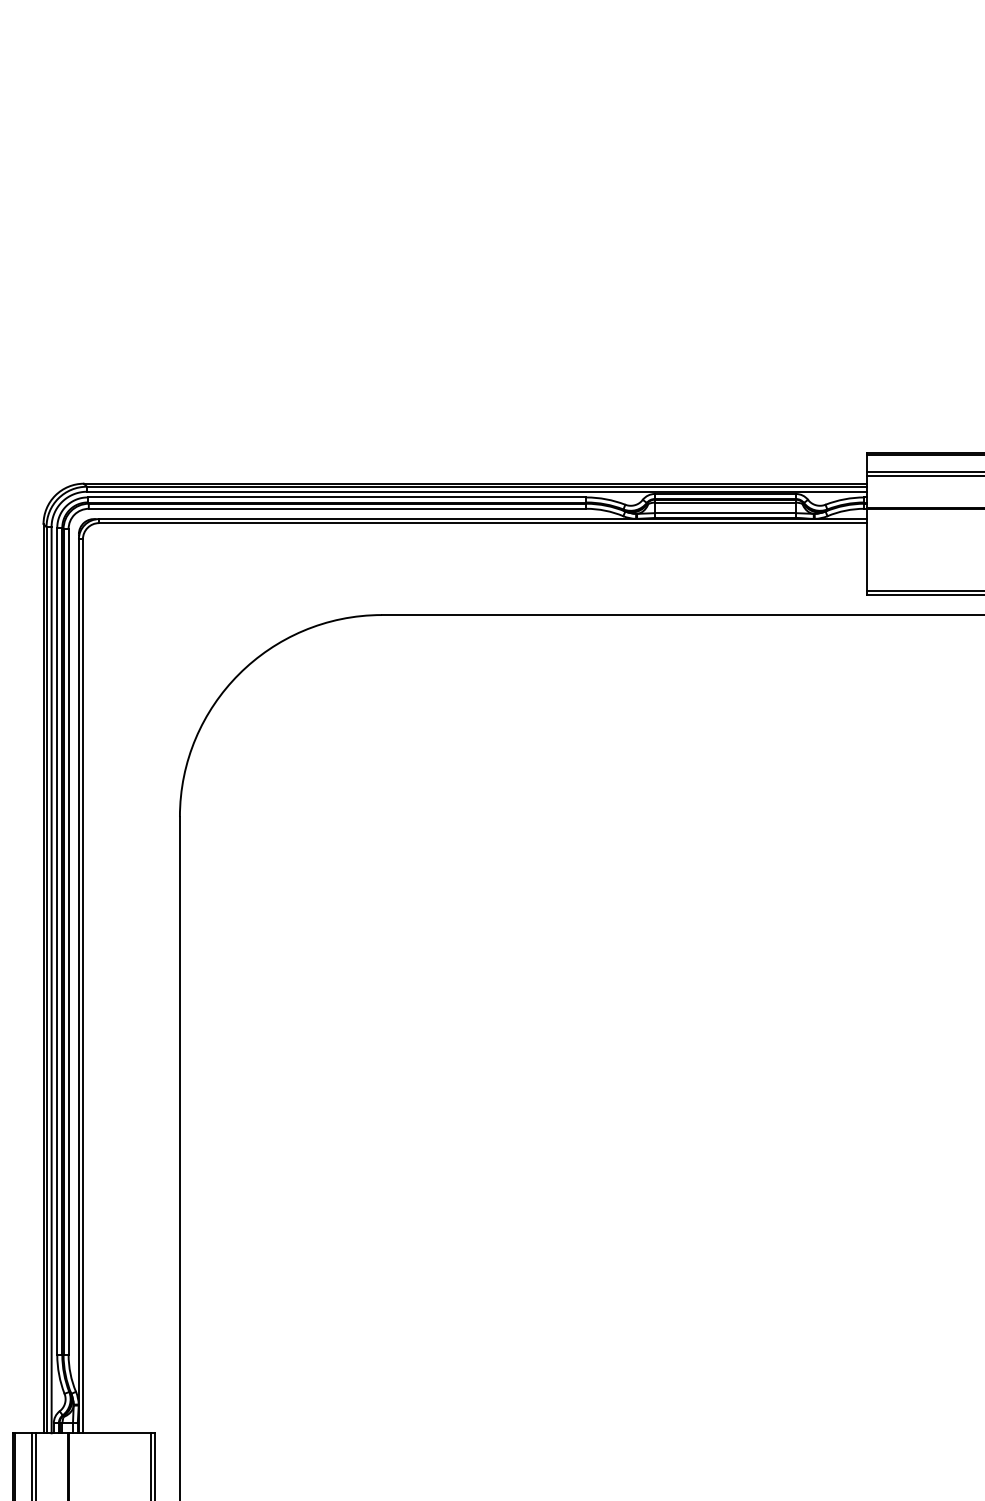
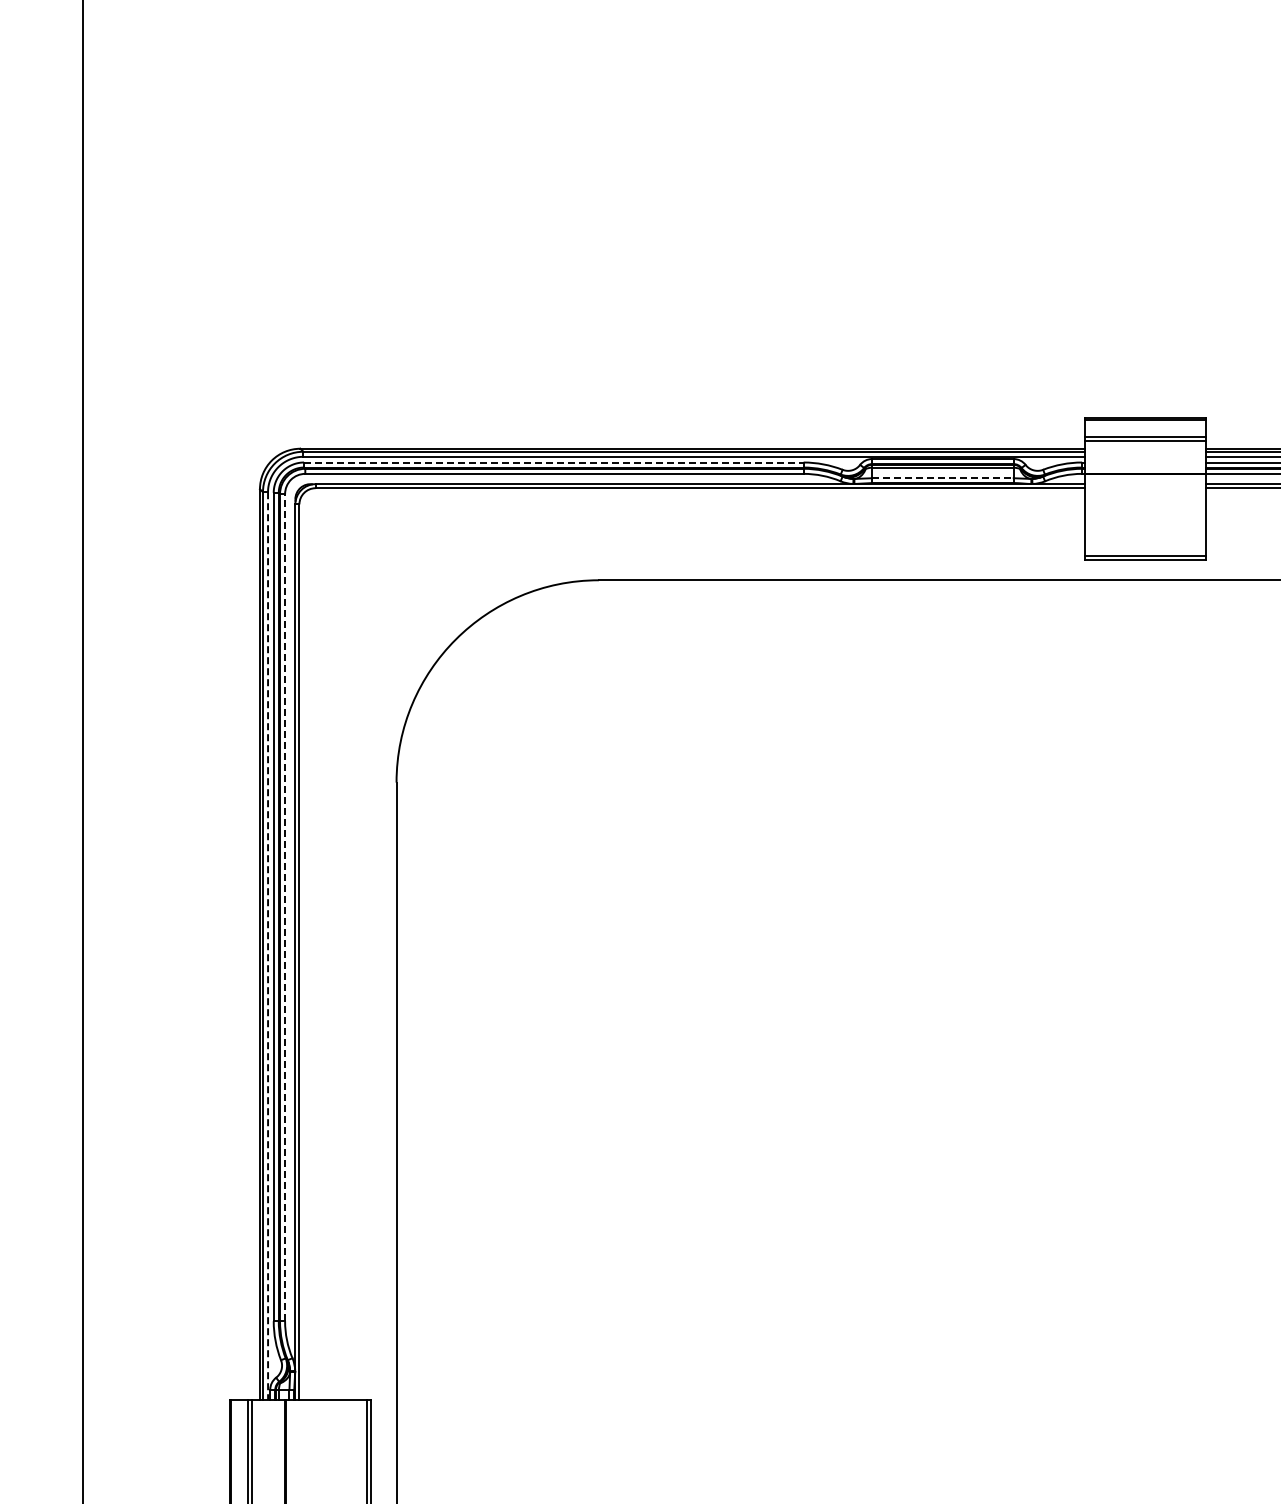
line: (336, 497) -> (553, 462), solid -> dashed
line: (725, 513) -> (942, 478), solid -> dashed
line: (69, 941) -> (285, 907), solid -> dashed
line: (52, 979) -> (268, 945), solid -> dashed

